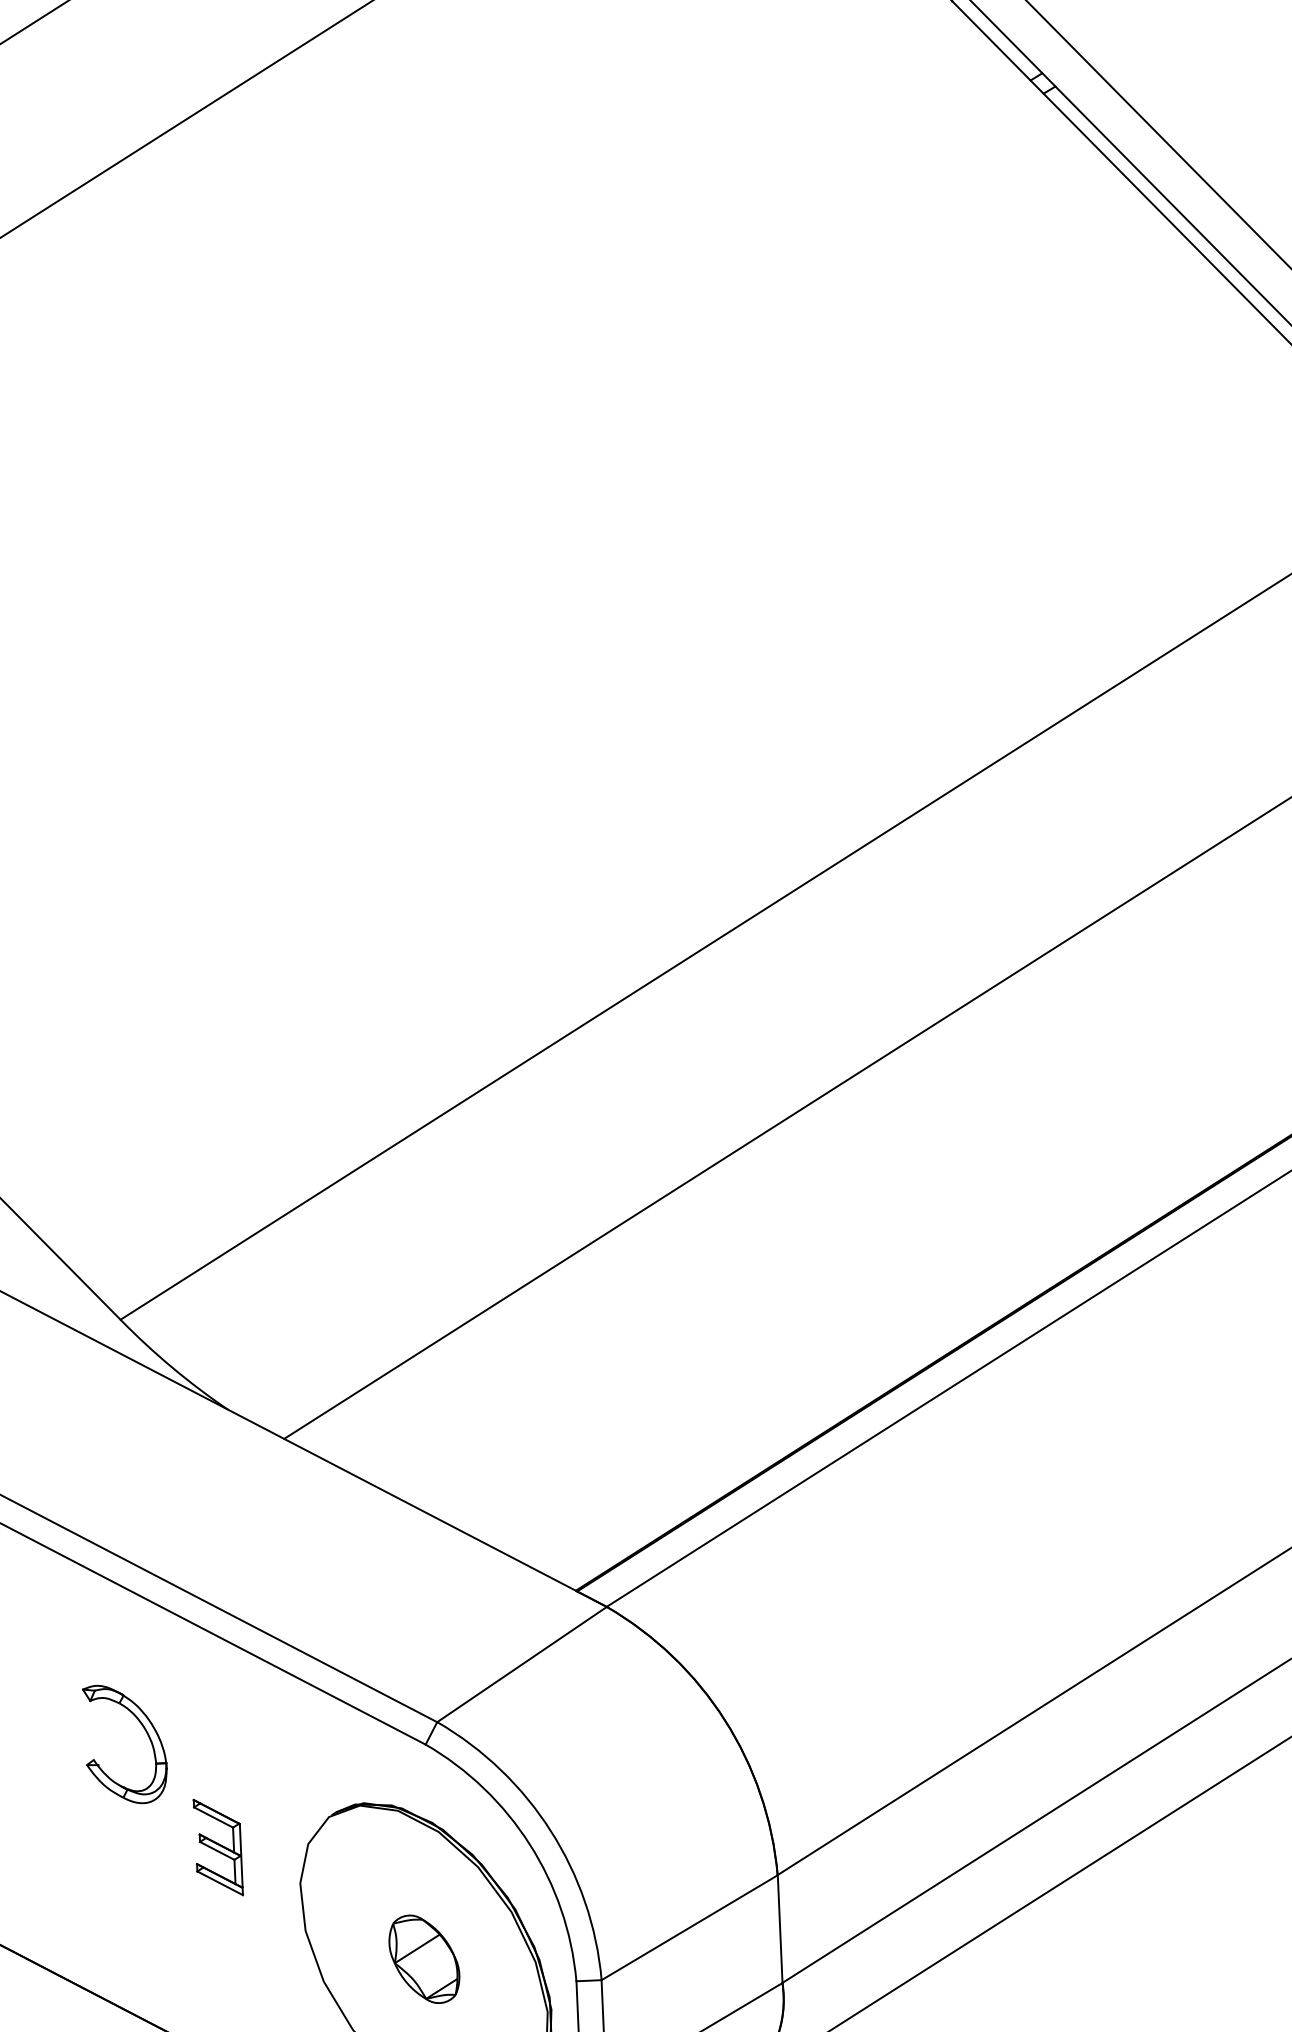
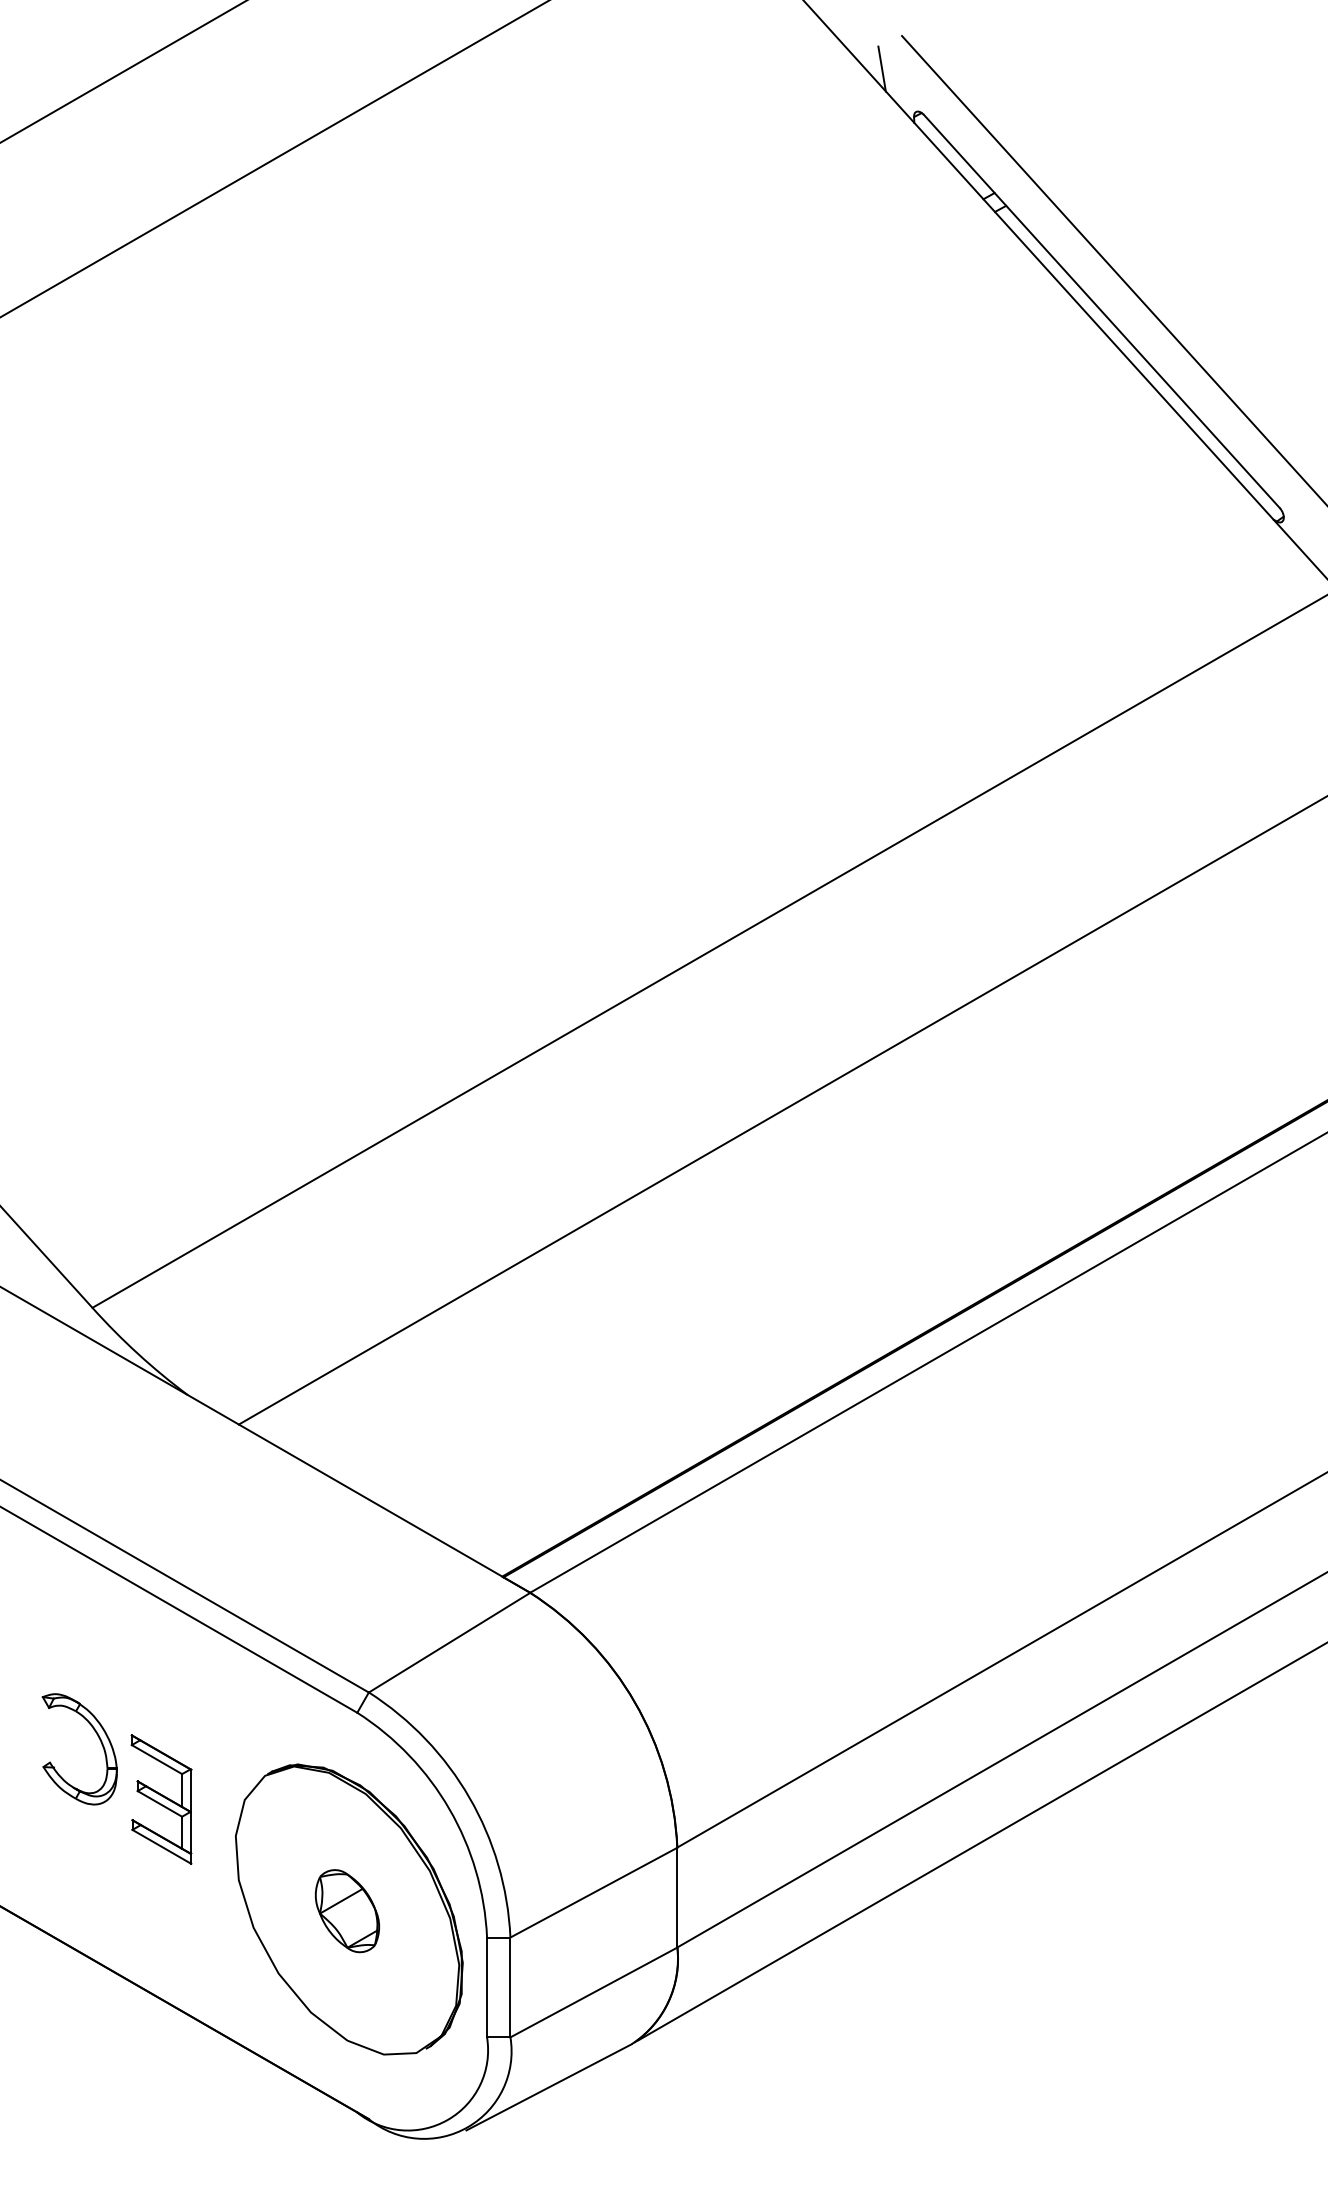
part: (146, 1733) -> (99, 1740), moved
part: (218, 1847) -> (161, 1799), size x1.43

